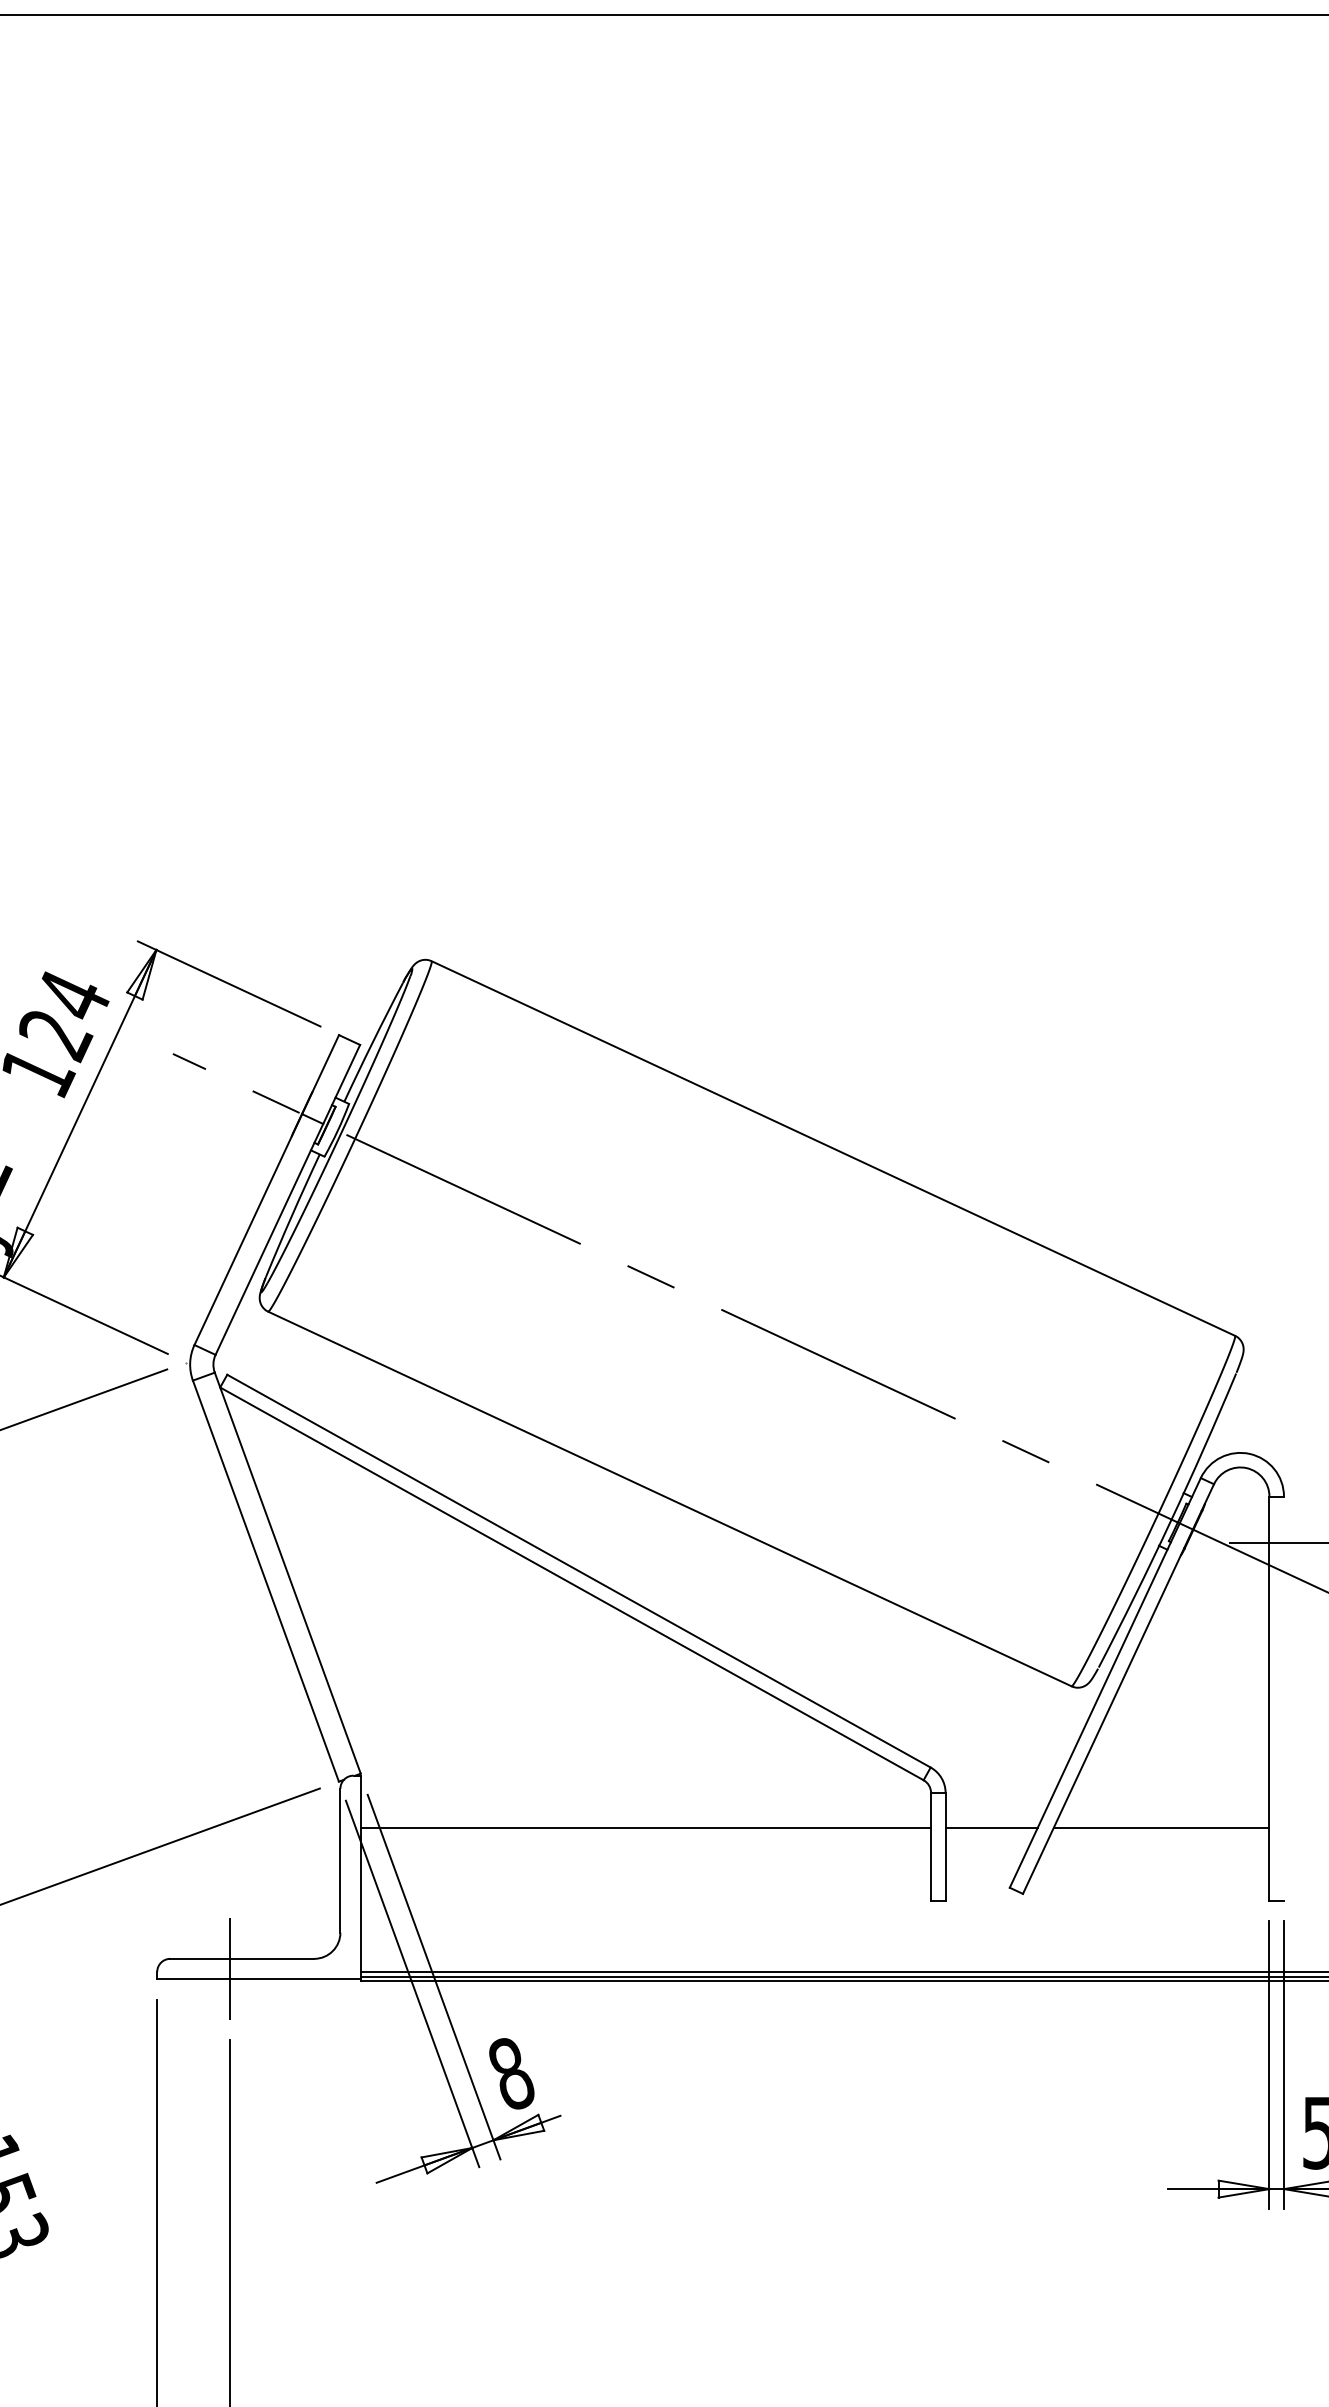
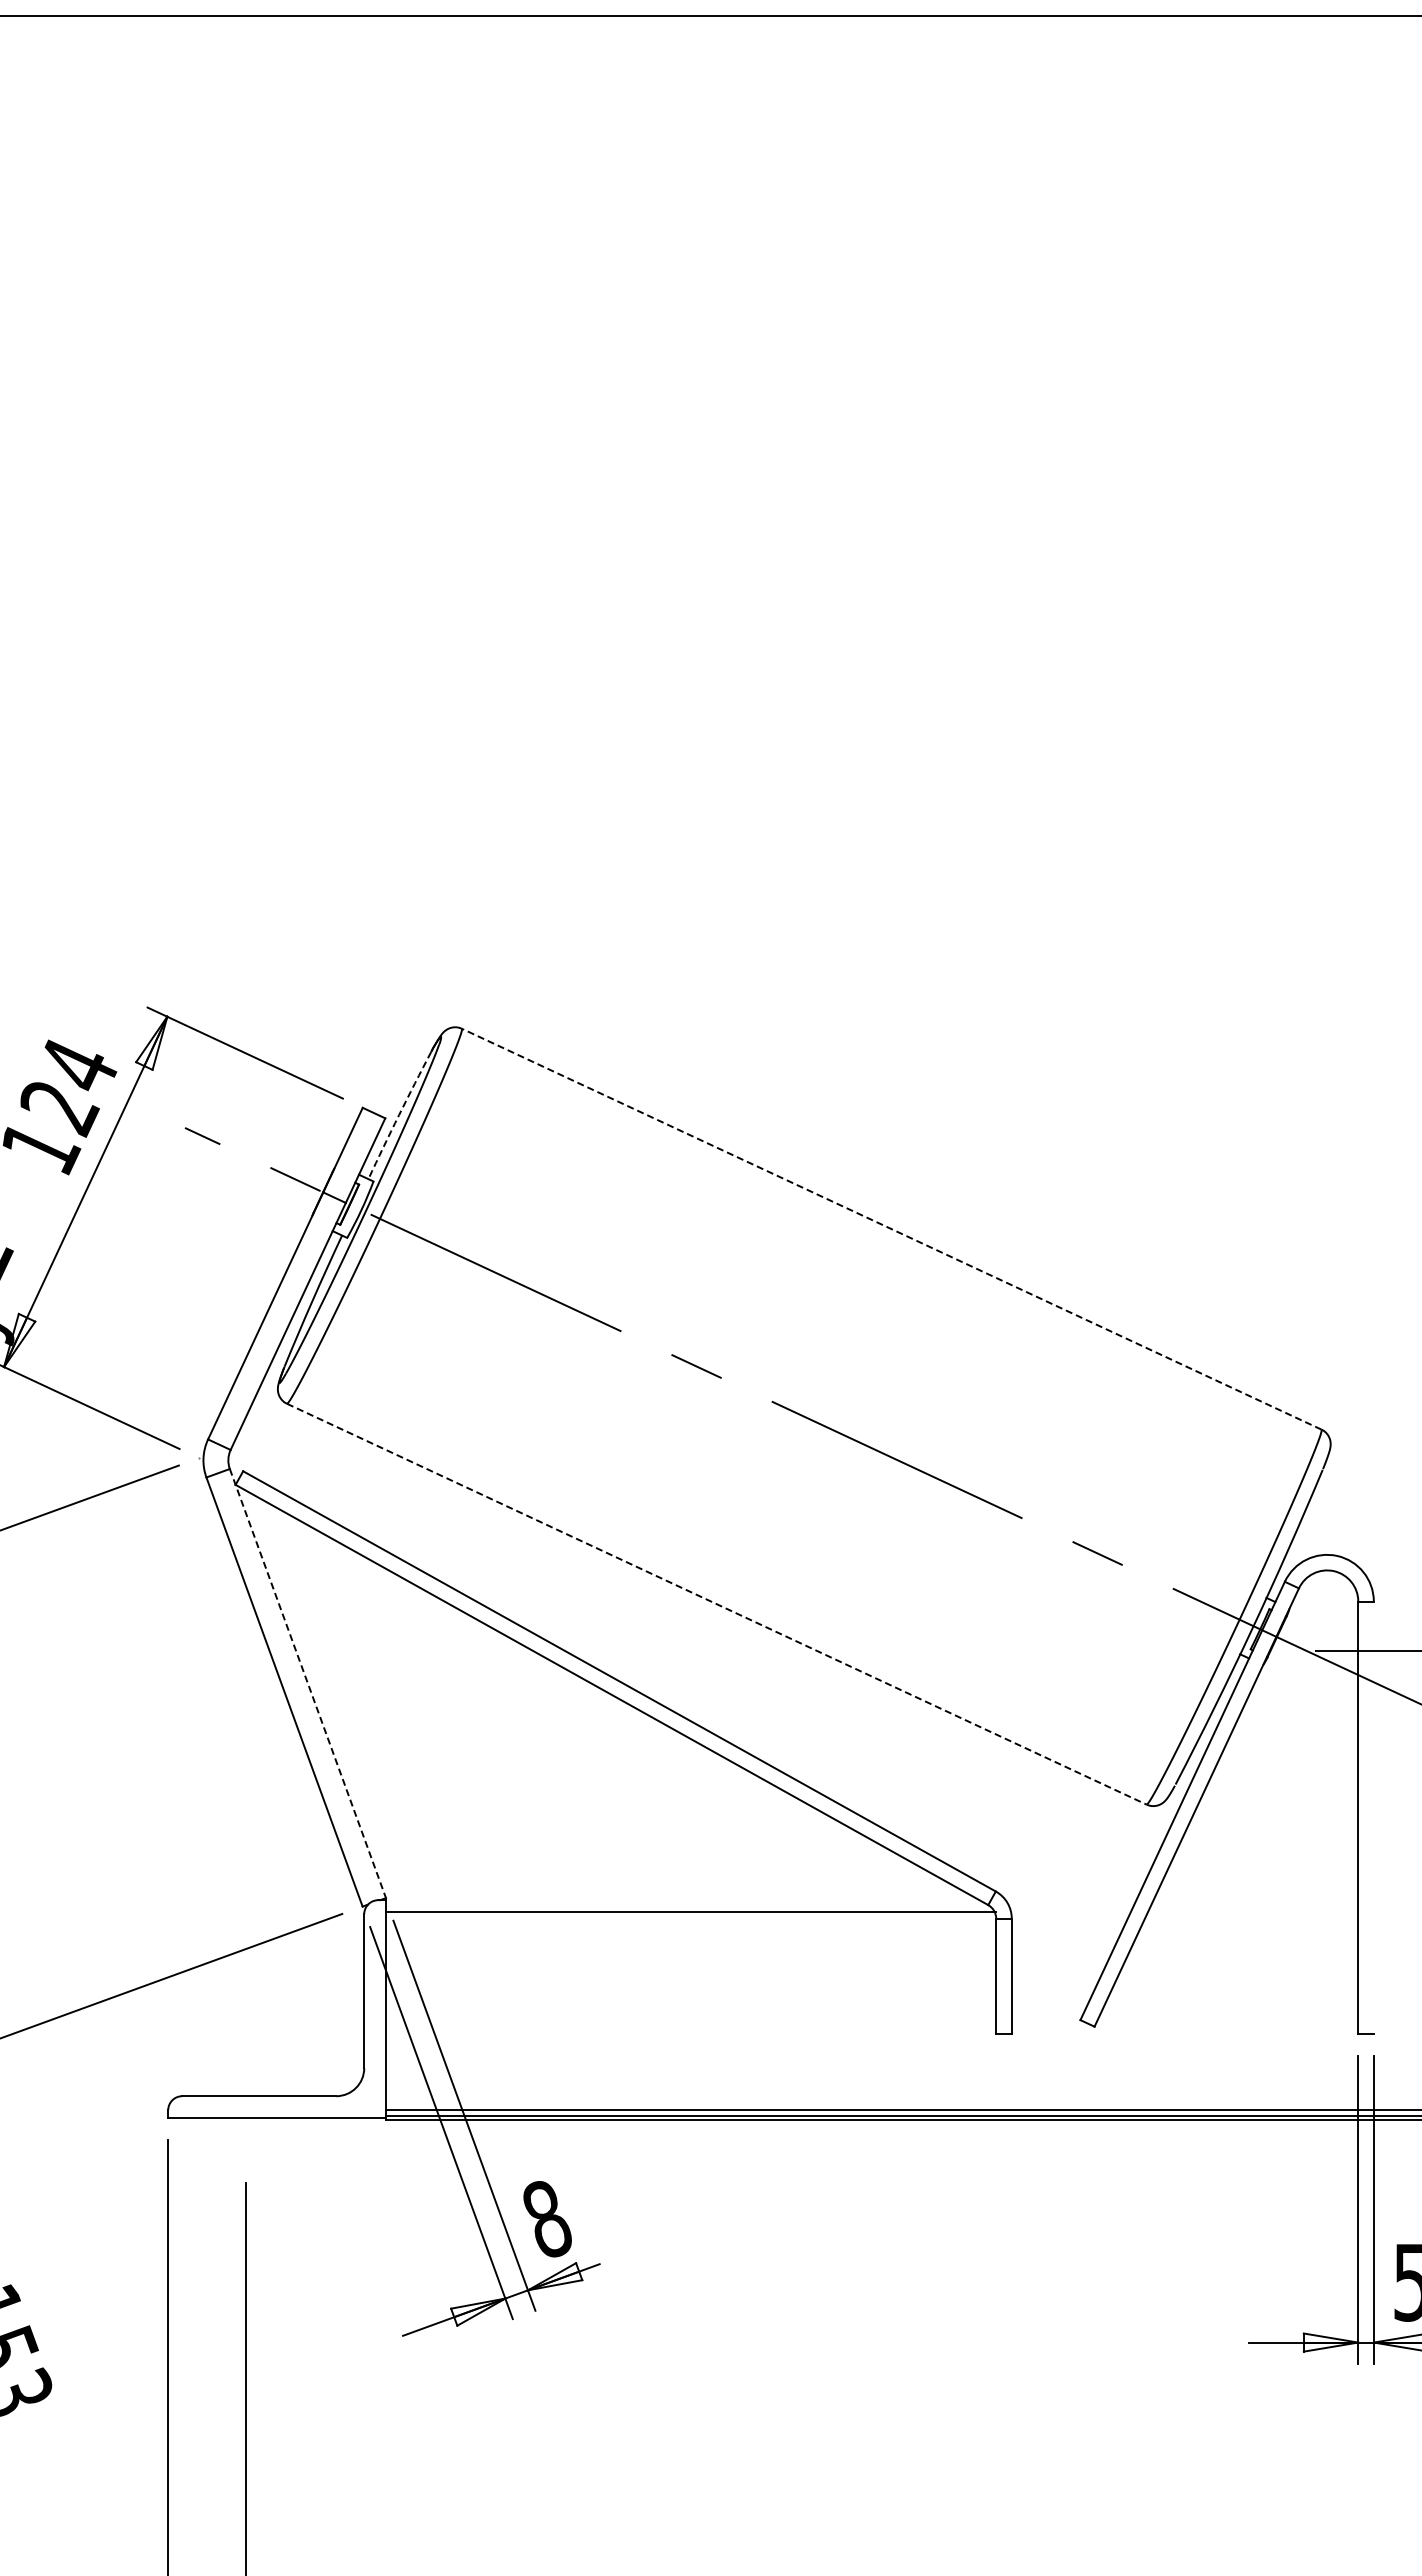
arc: (373, 1042) -> (399, 1115), solid -> dashed
line: (833, 1147) -> (891, 1228), solid -> dashed
line: (670, 1499) -> (717, 1604), solid -> dashed
line: (288, 1574) -> (308, 1684), solid -> dashed
line: (646, 1828) -> (691, 1912), moved
line: (991, 1828) -> (1060, 1956), removed
line: (1161, 1828) -> (1242, 1956), removed
line: (230, 1968) -> (246, 2106), removed

